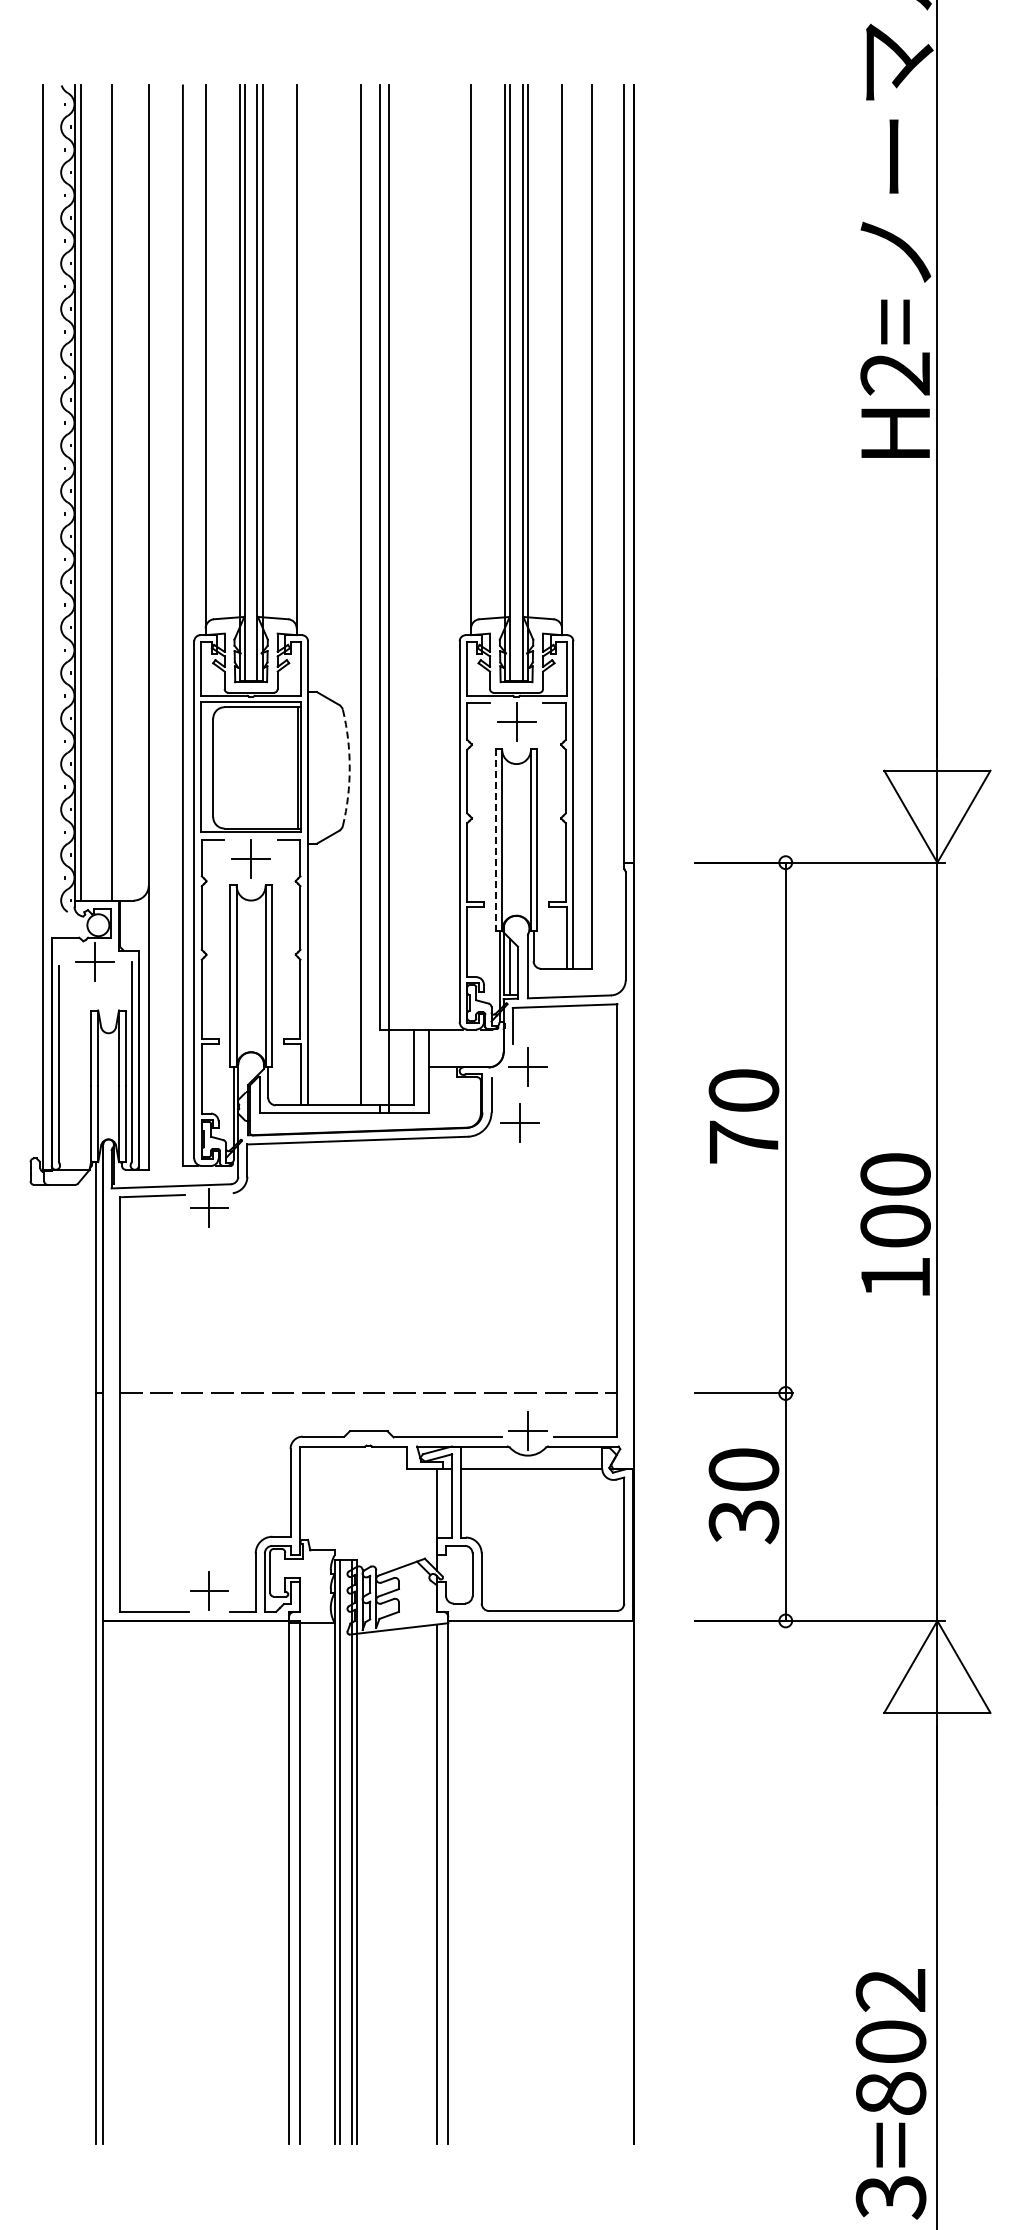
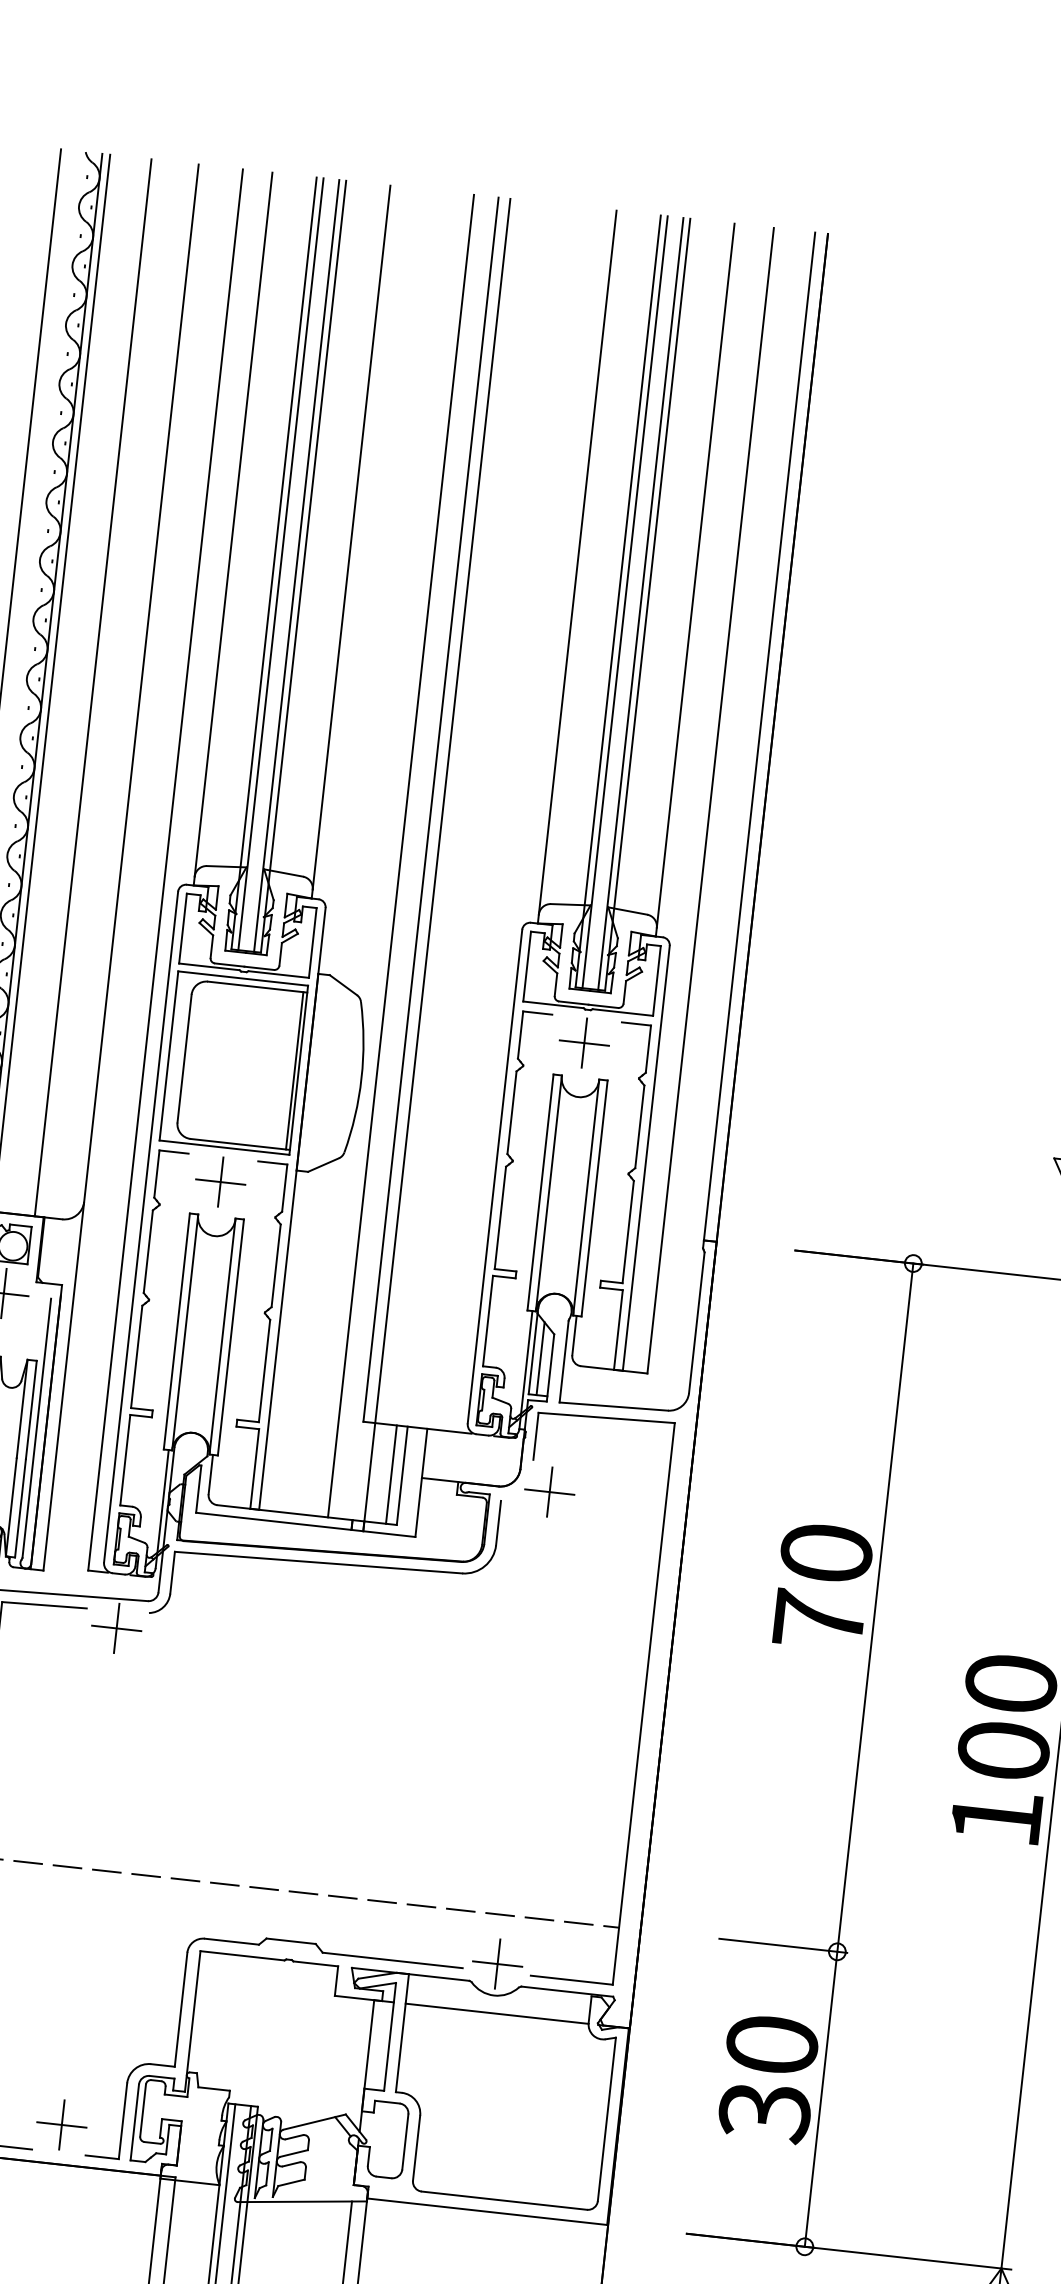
arc: (349, 767) -> (361, 1077), dashed -> solid
line: (495, 839) -> (540, 1191), dashed -> solid
line: (405, 1067) -> (390, 1474), added
part: (519, 1122) -> (530, 1562), removed

